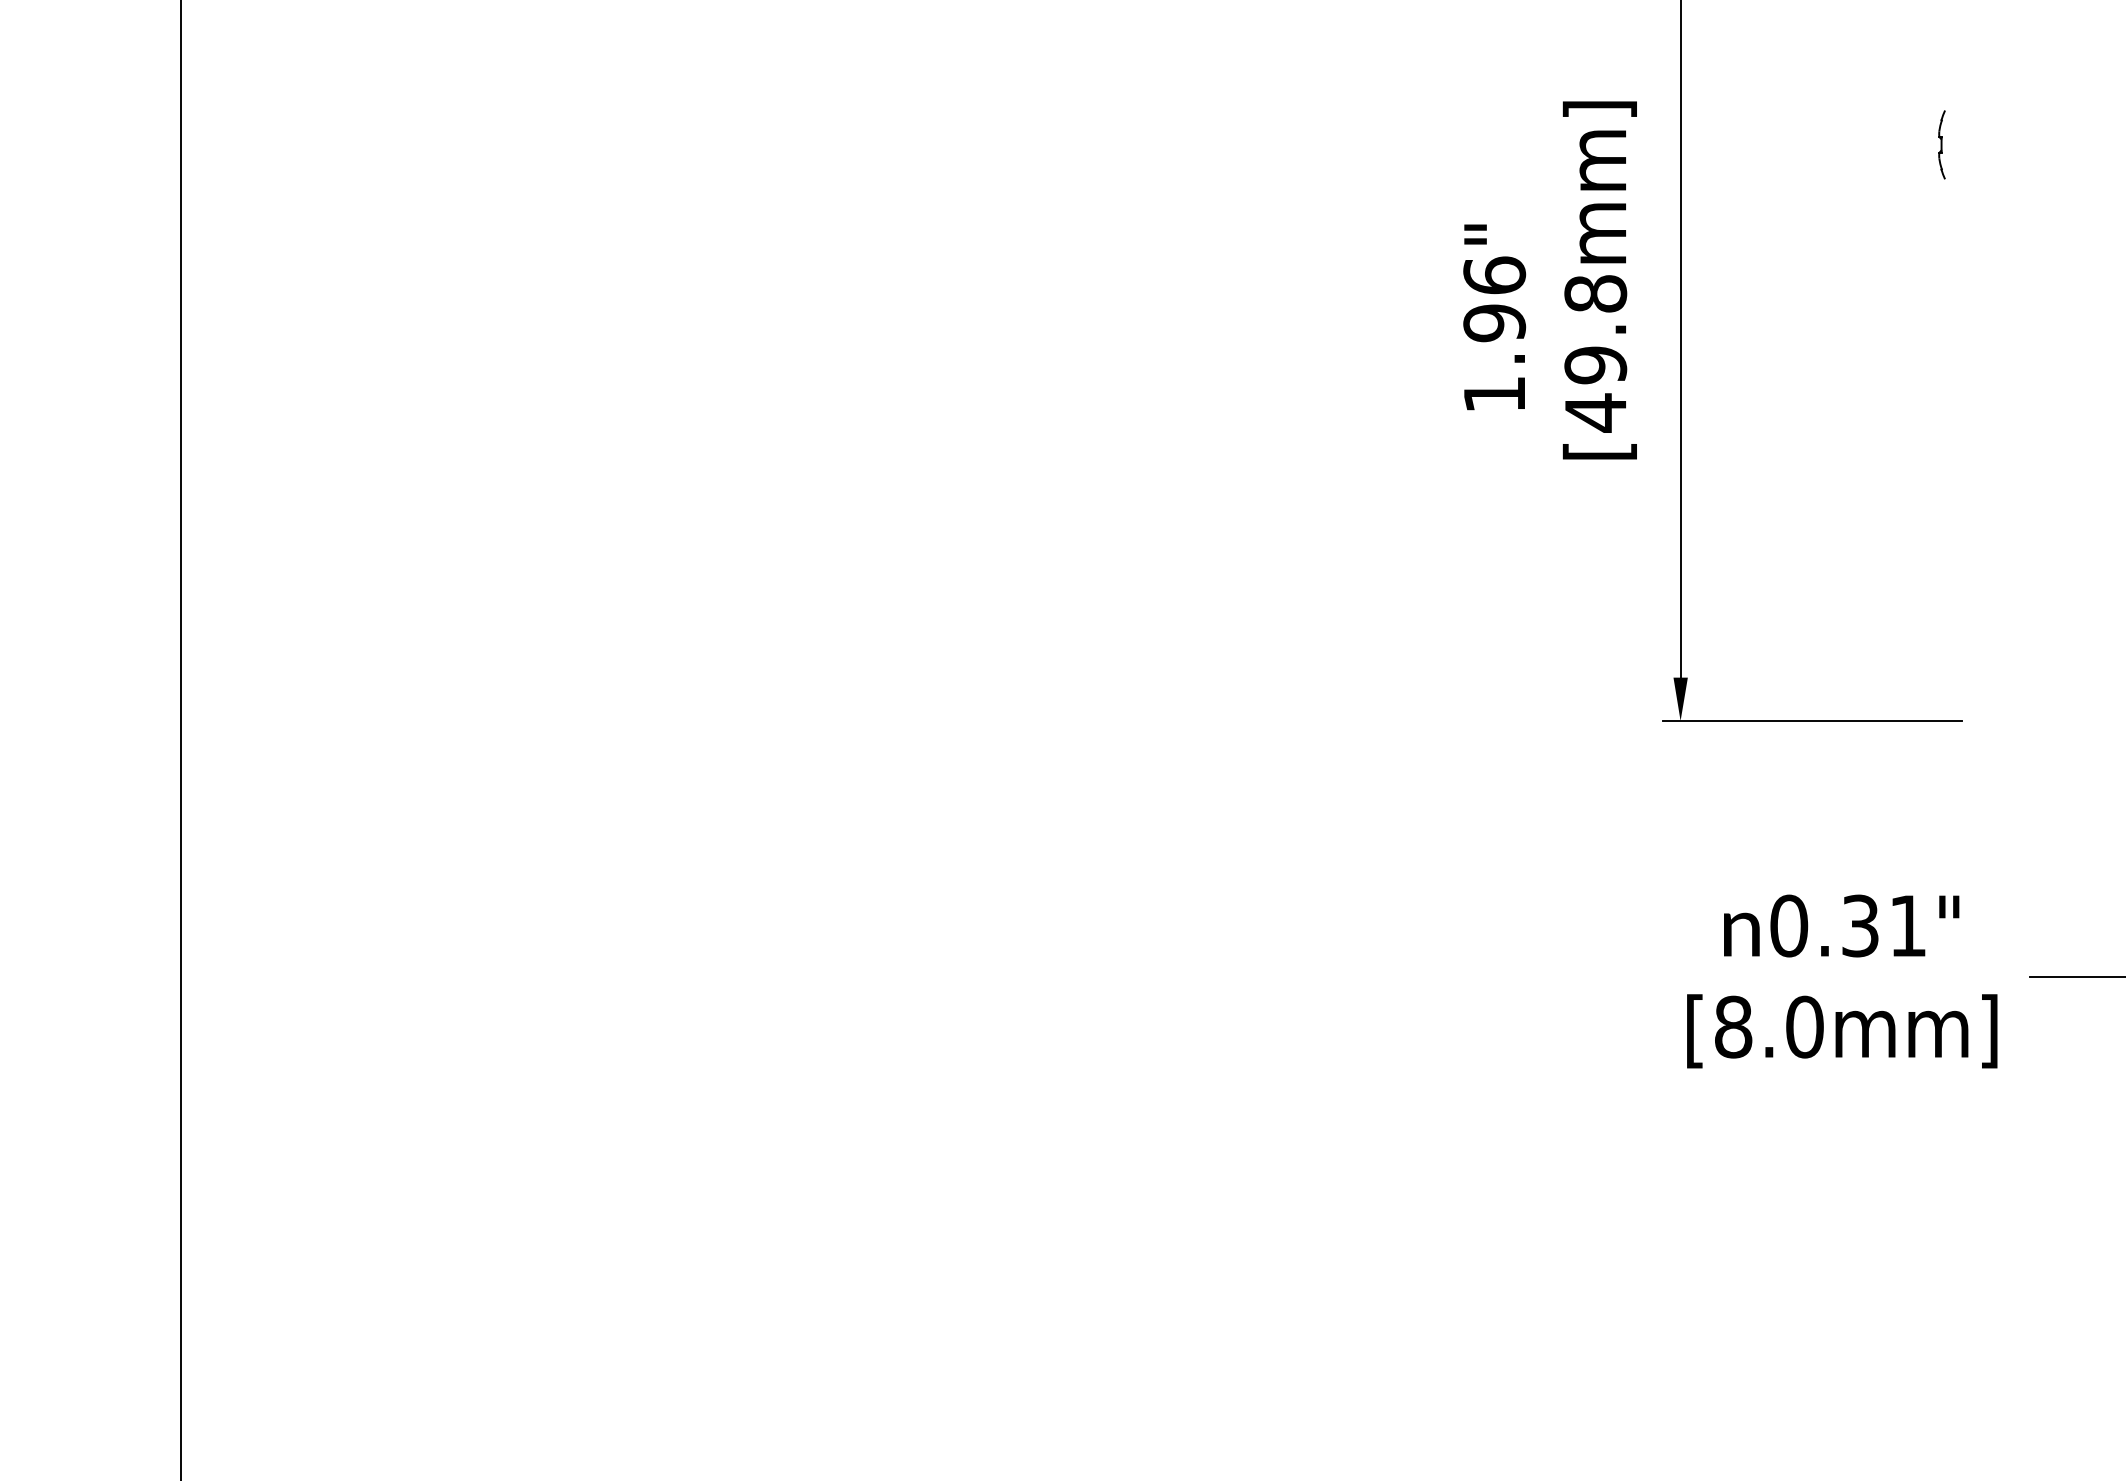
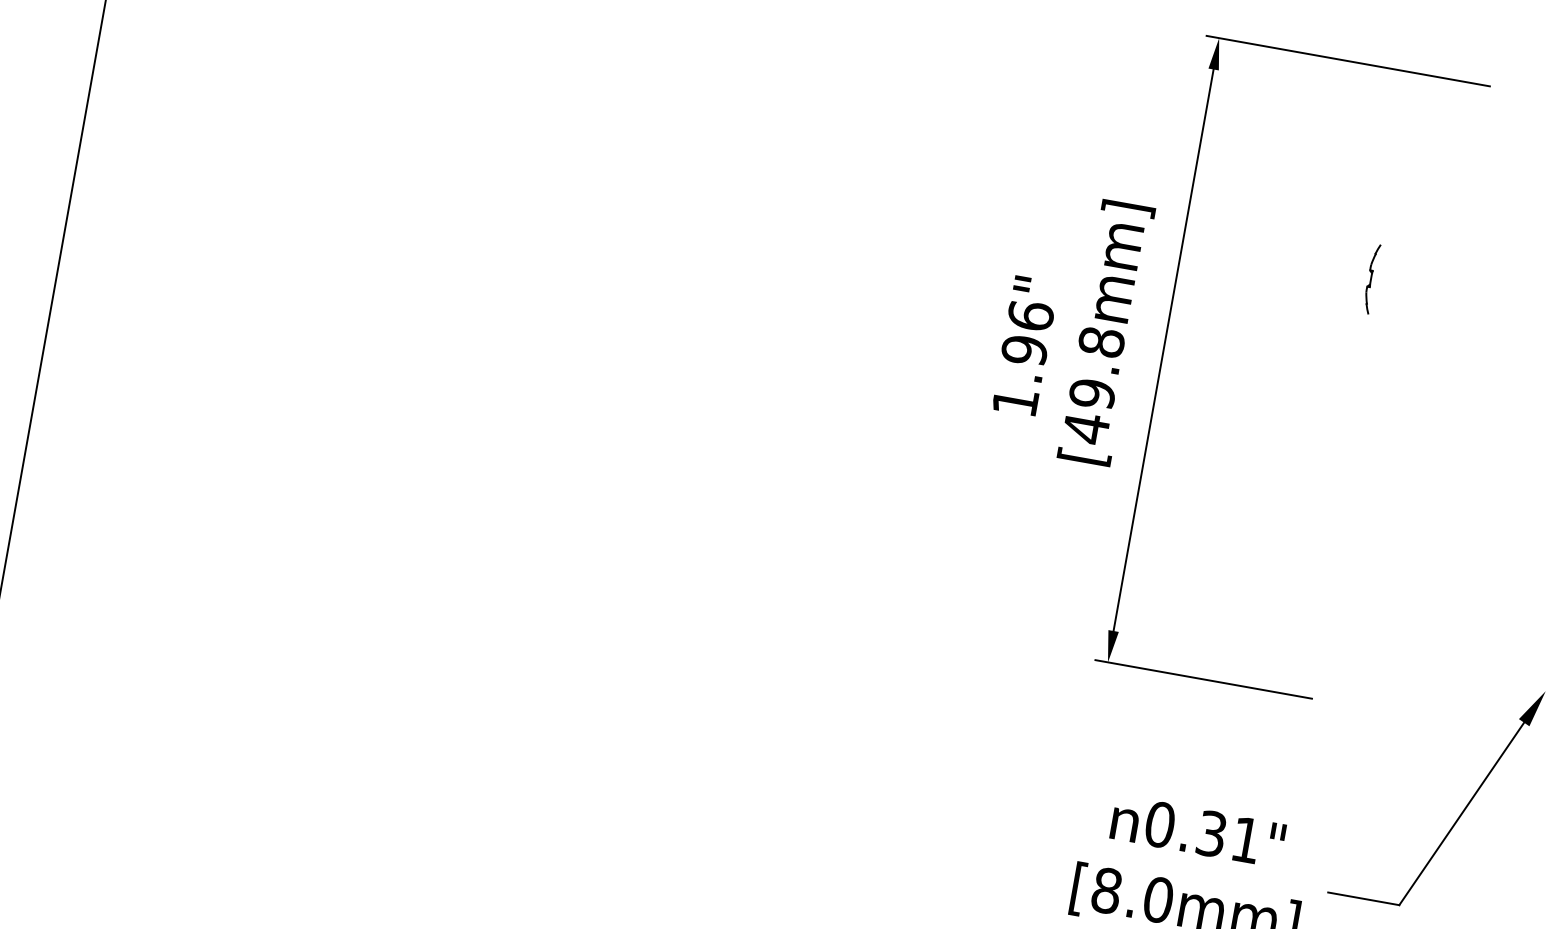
part: (1941, 144) -> (1371, 278), size x1.4

